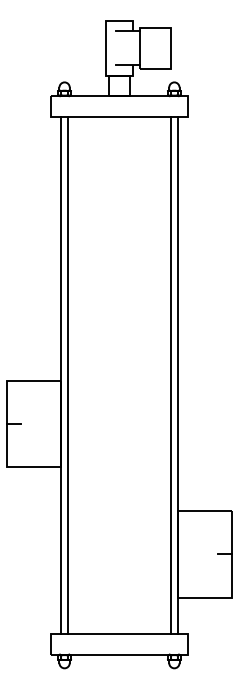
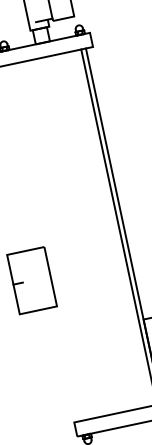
line: (61, 375) -> (43, 243), removed
line: (68, 375) -> (48, 242), removed

